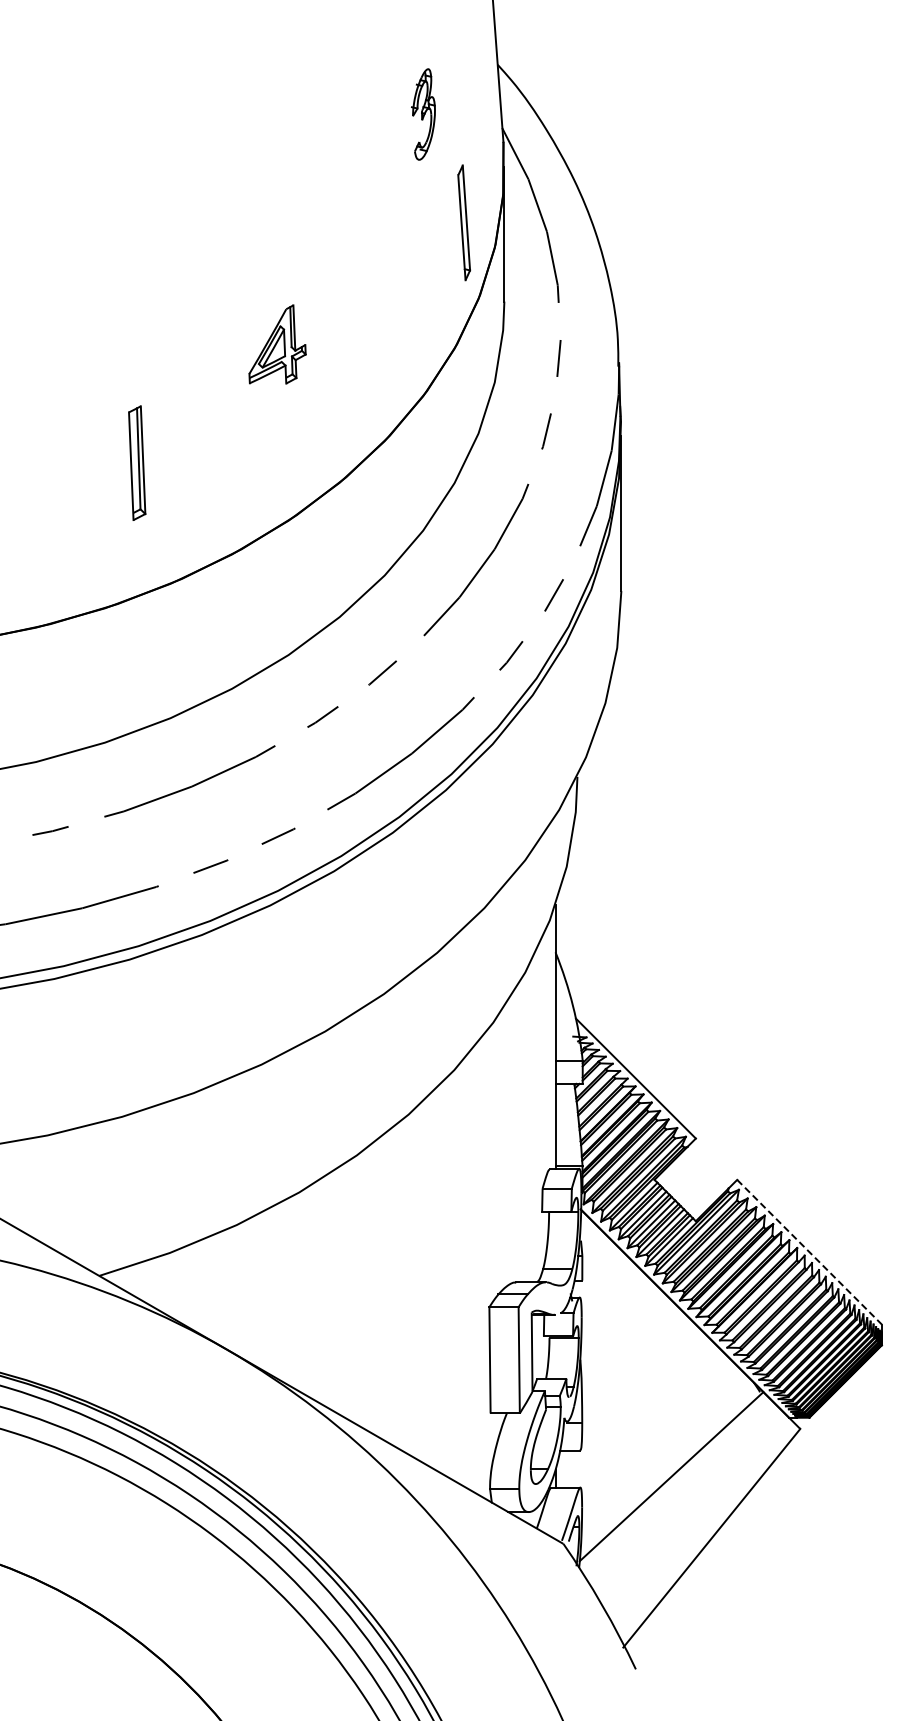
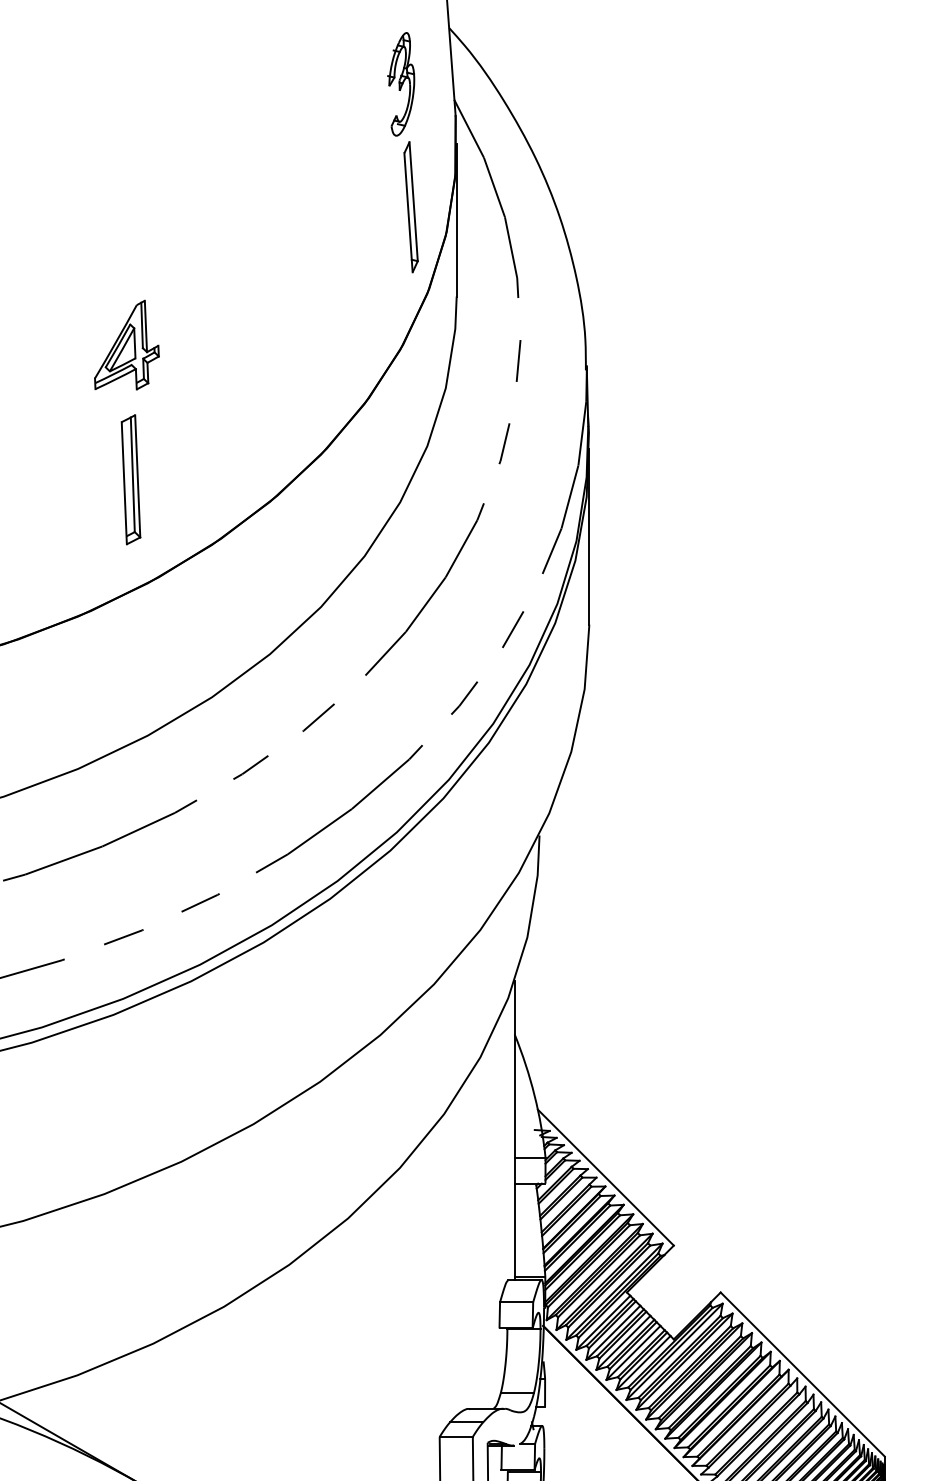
part: (423, 114) -> (401, 84), moved
part: (277, 344) -> (126, 345), moved
part: (137, 462) -> (131, 478), moved
line: (809, 1252) -> (802, 1374), dashed -> solid

